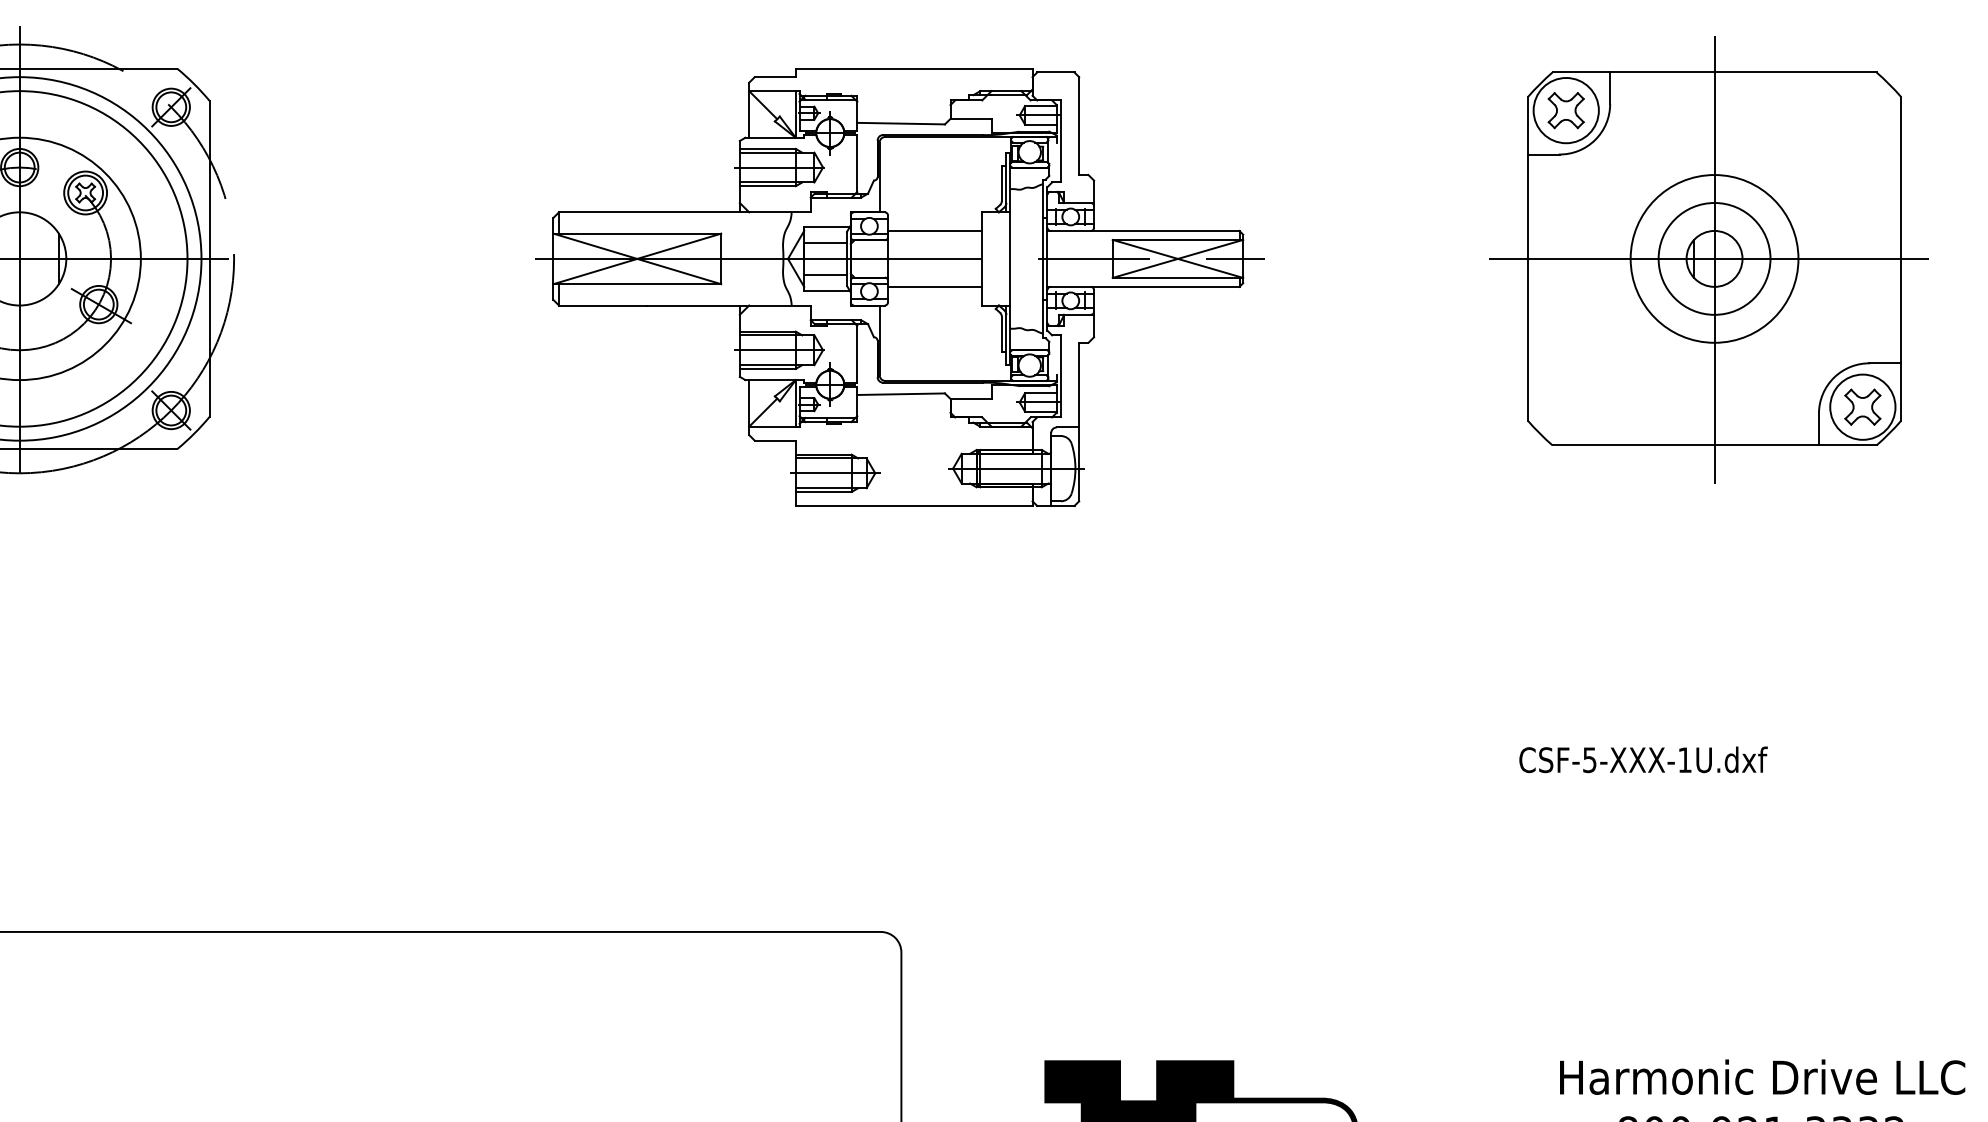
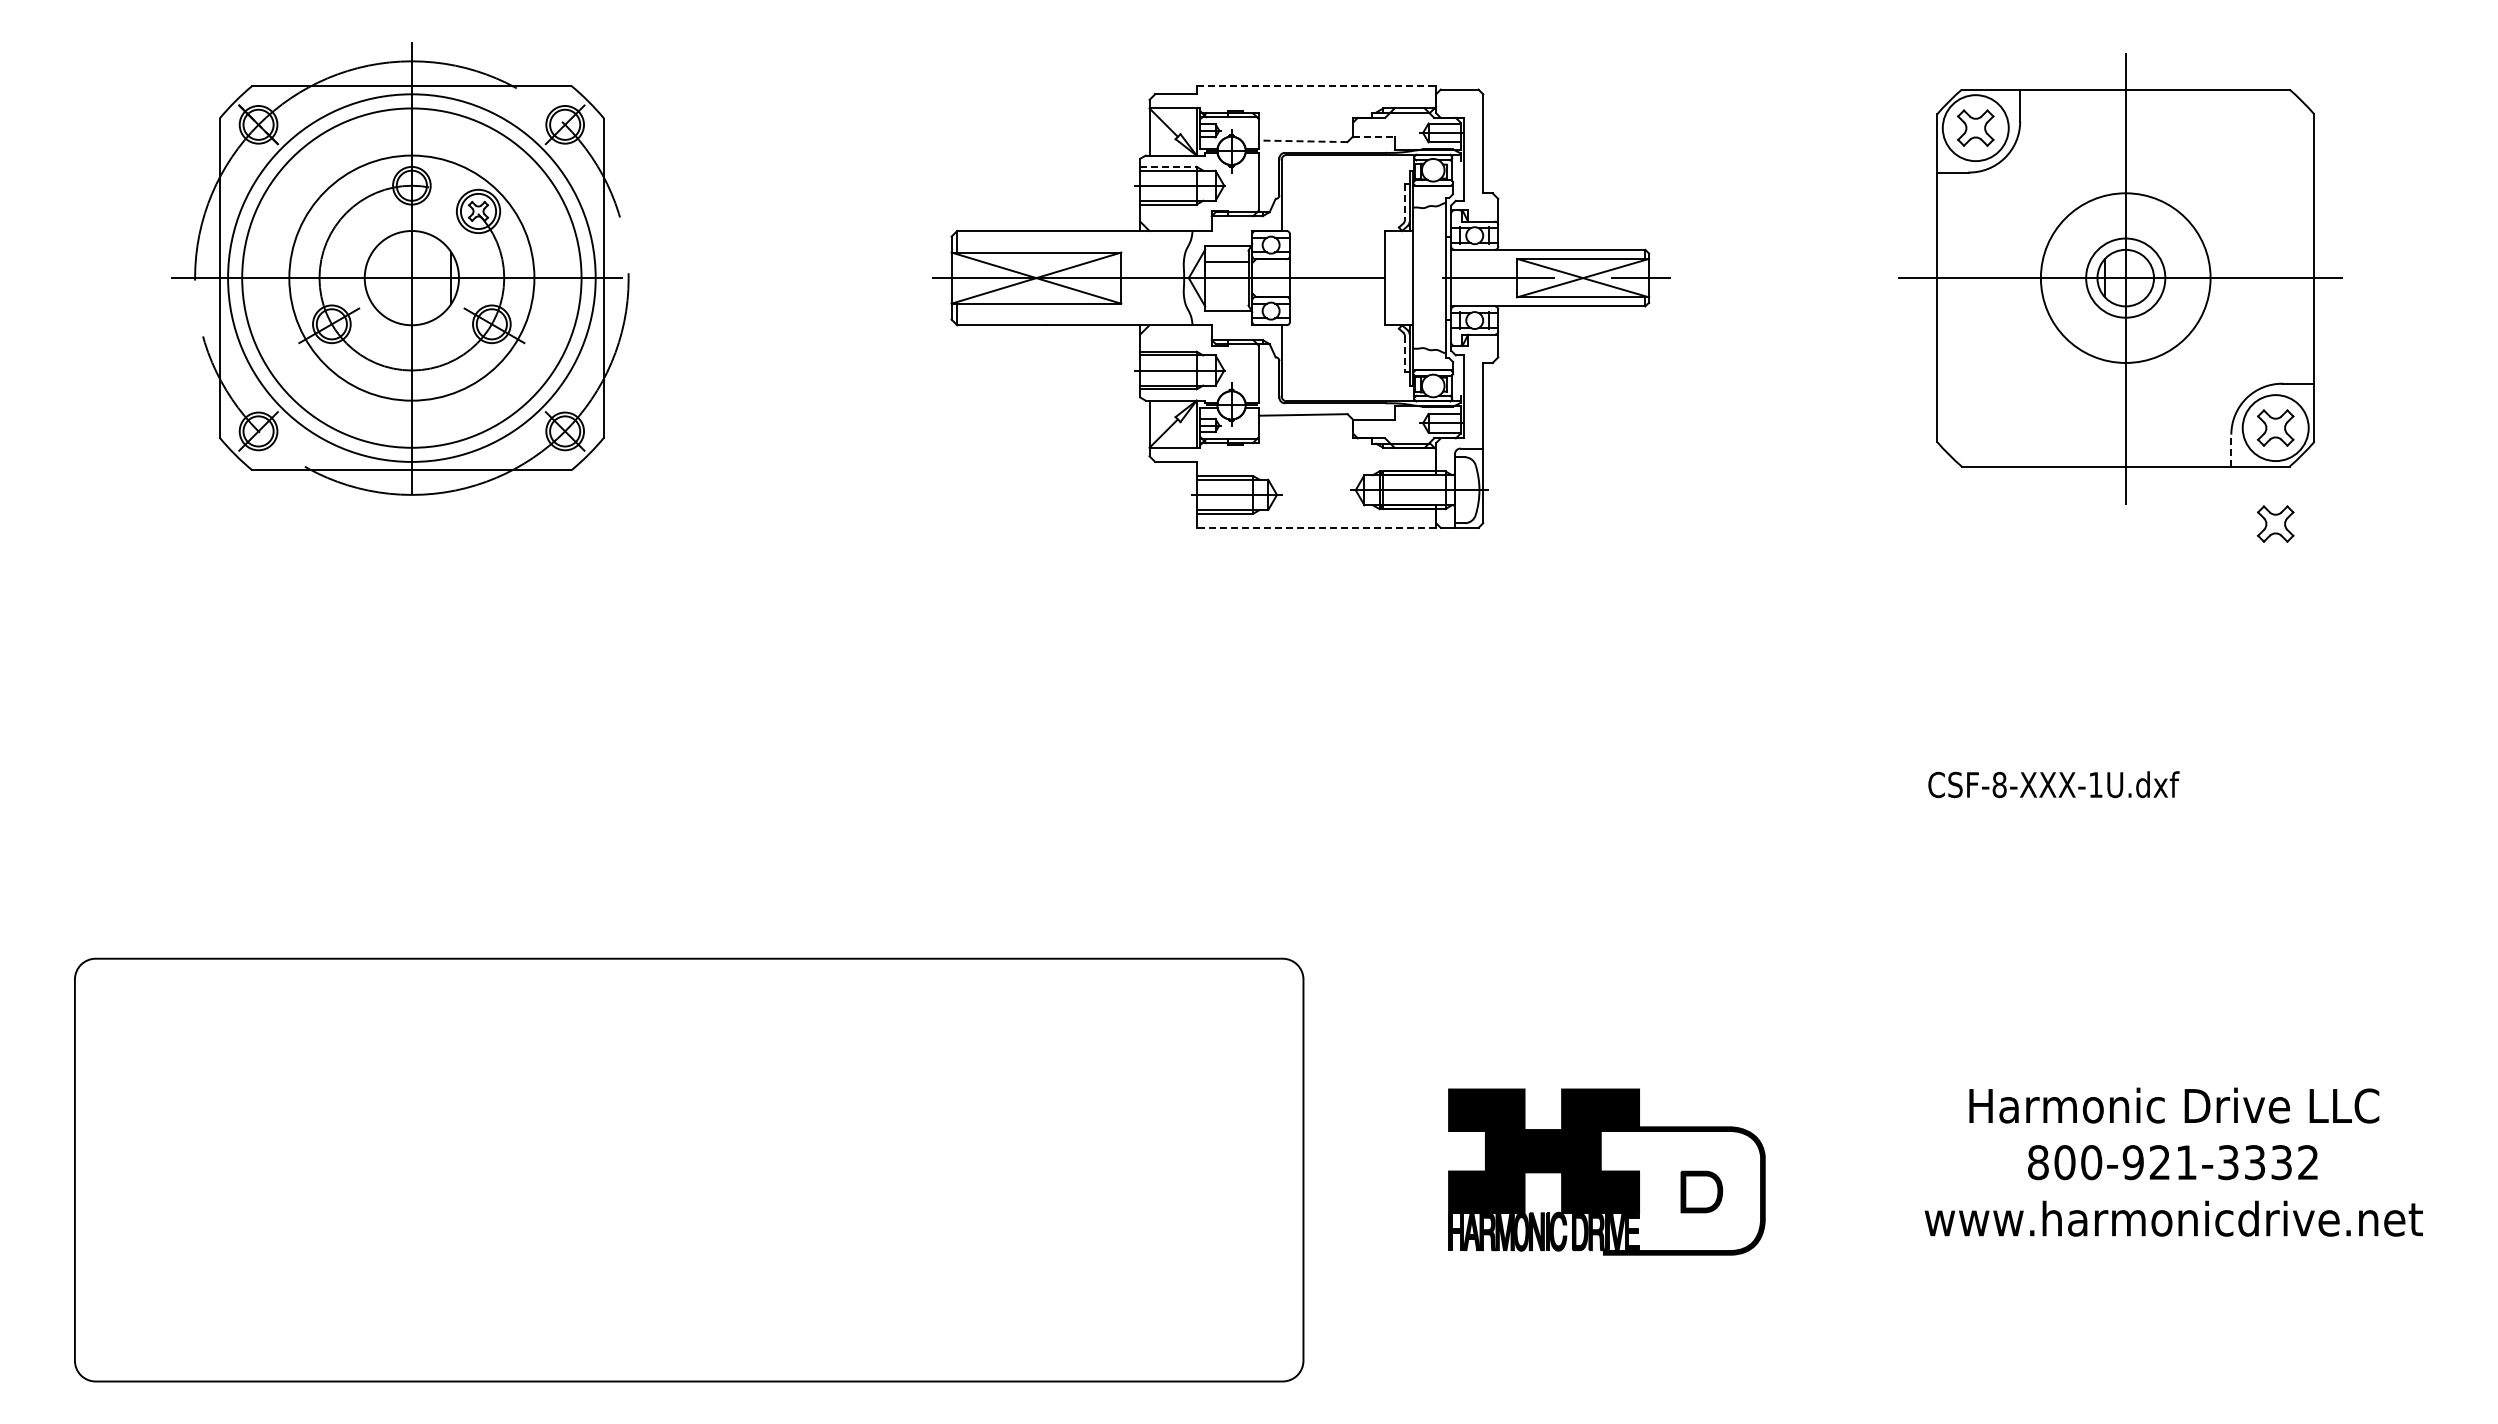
line: (914, 68) -> (1316, 85), solid -> dashed
line: (970, 118) -> (1373, 136), solid -> dashed
line: (900, 123) -> (1302, 141), solid -> dashed
line: (767, 148) -> (1168, 166), solid -> dashed
line: (1001, 184) -> (1404, 202), solid -> dashed
line: (935, 230) -> (1337, 249), removed
circle: (1714, 258) -> (2125, 277), size x0.7
line: (825, 275) -> (1226, 294), removed
line: (935, 286) -> (1337, 306), removed
line: (1001, 334) -> (1404, 354), solid -> dashed
line: (1819, 429) -> (2231, 450), solid -> dashed
part: (1862, 501) -> (2275, 523), added
line: (914, 505) -> (1316, 527), solid -> dashed
text: (1589, 759) -> (1999, 784), CSF-5-XXX-1U.dxf -> CSF-8-XXX-1U.dxf

